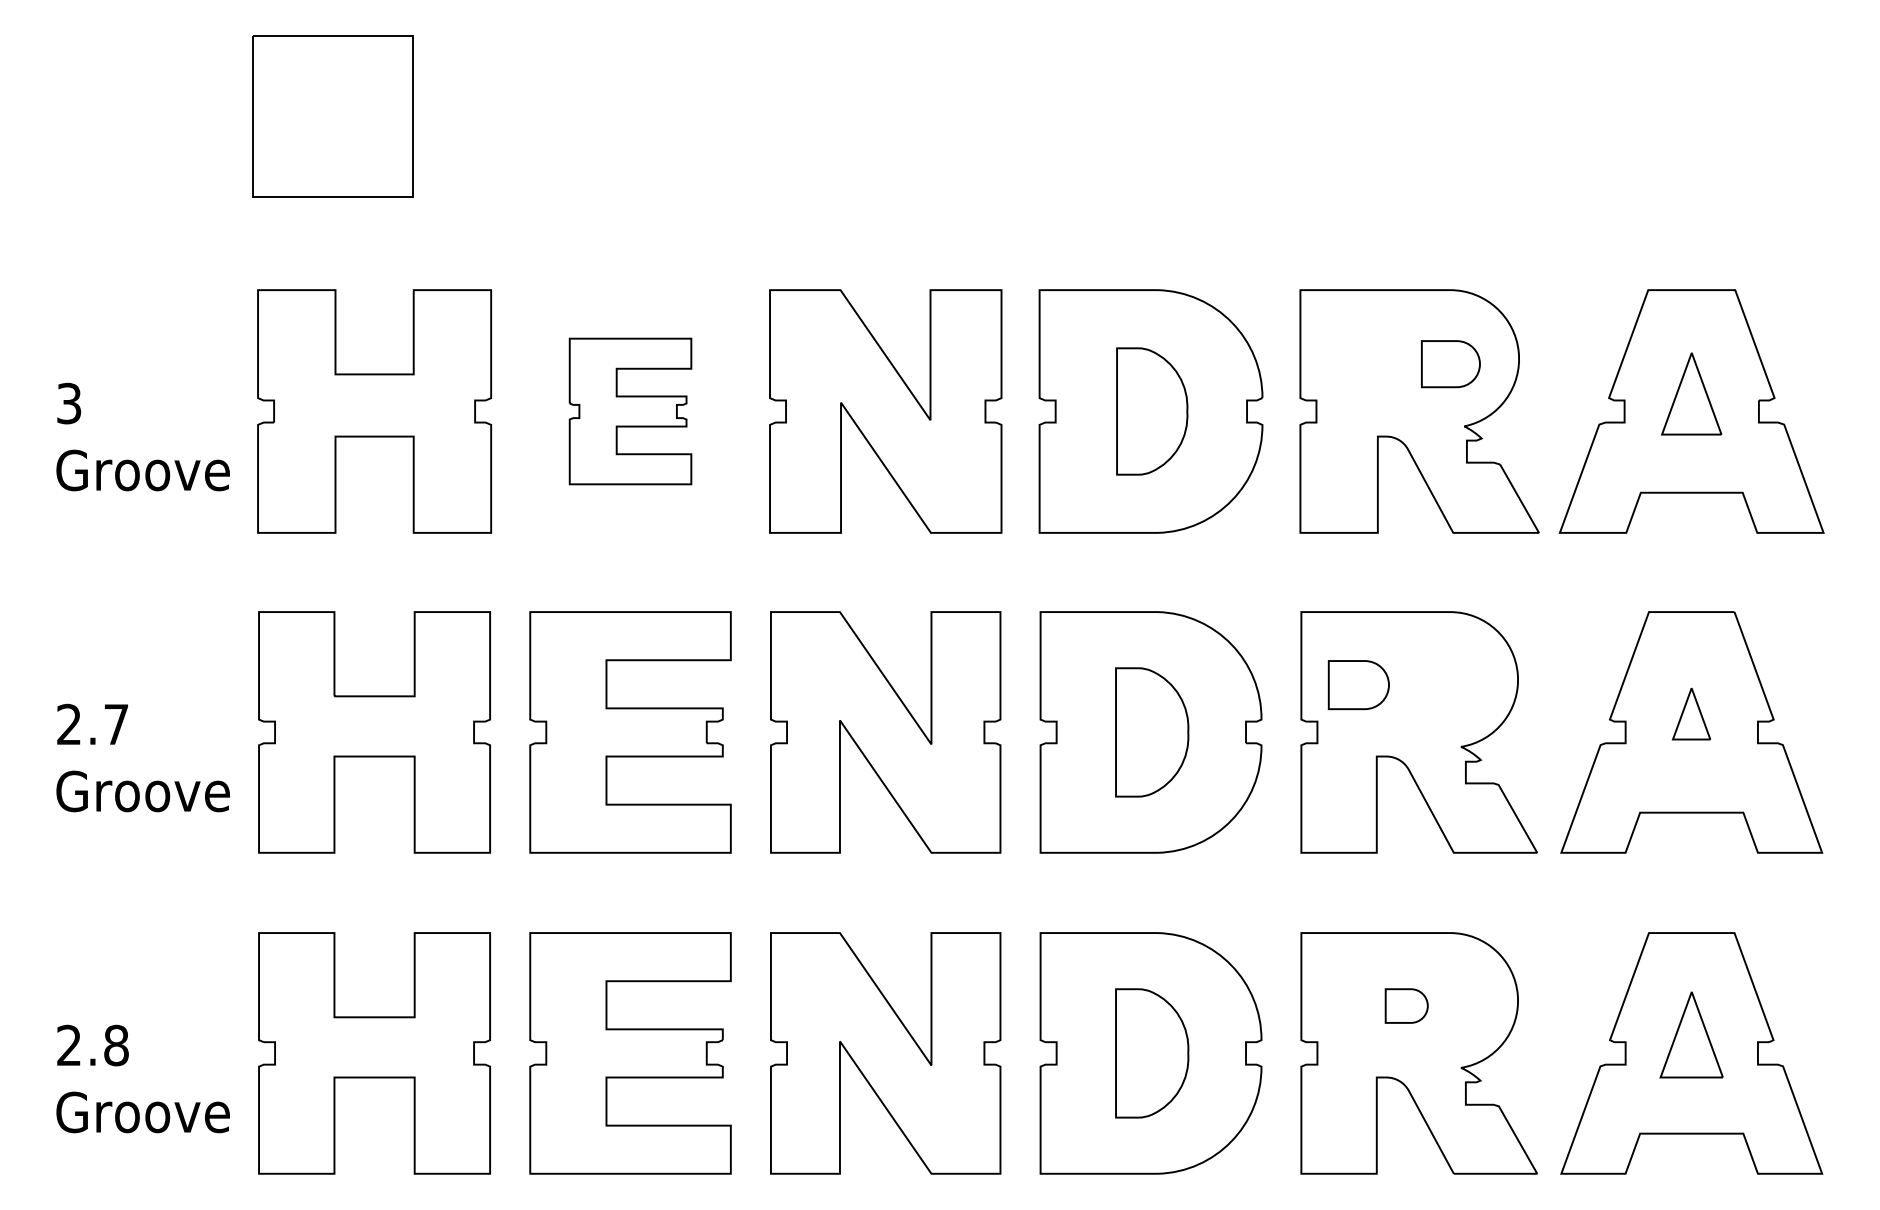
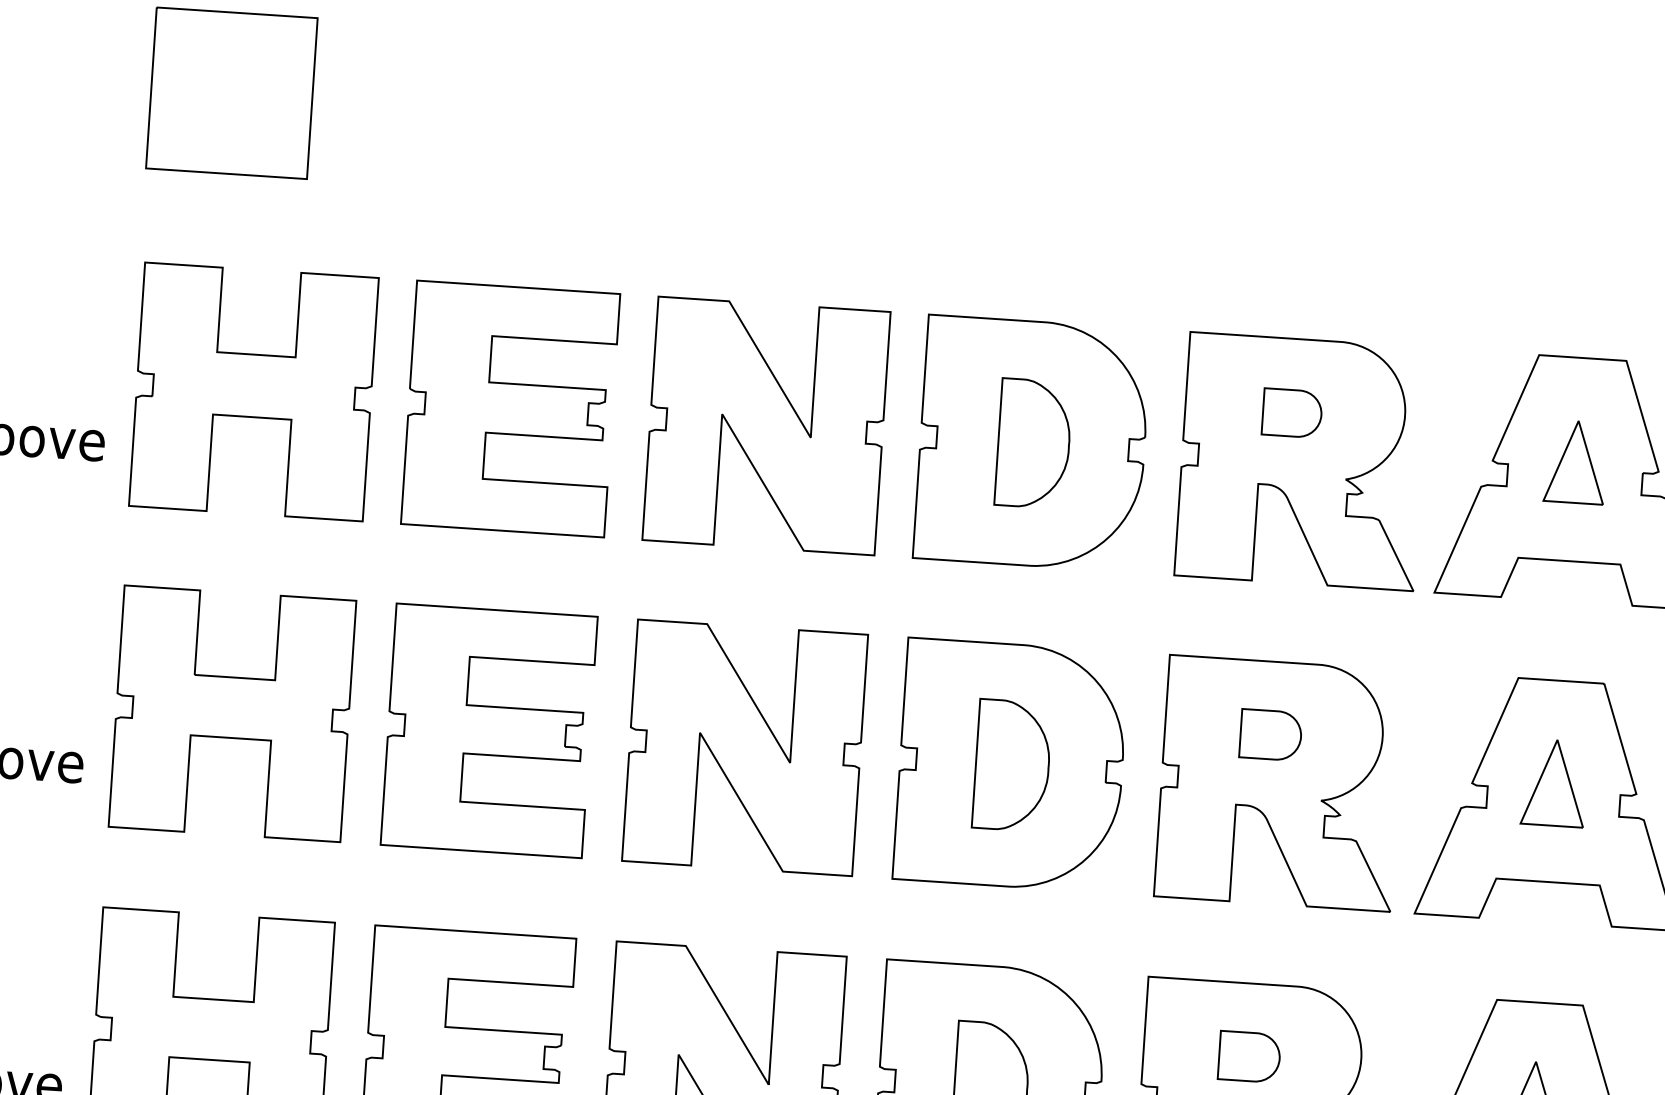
part: (1450, 364) -> (1291, 413), moved
part: (630, 411) -> (510, 409), size x1.67
part: (1358, 685) -> (1270, 735), moved
part: (1691, 713) -> (1554, 782), size x1.67
part: (1406, 1005) -> (1249, 1056), size x1.43

